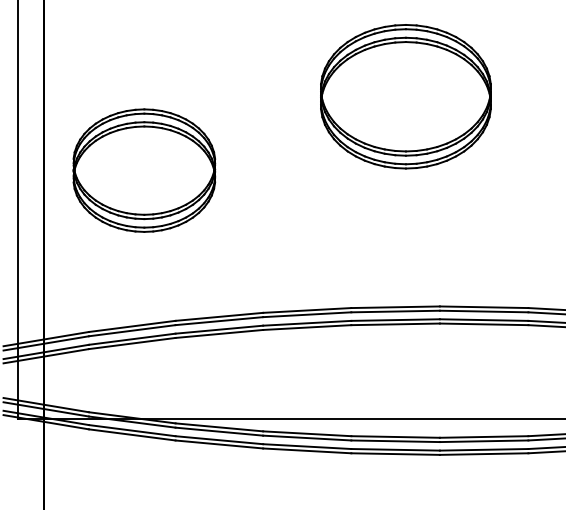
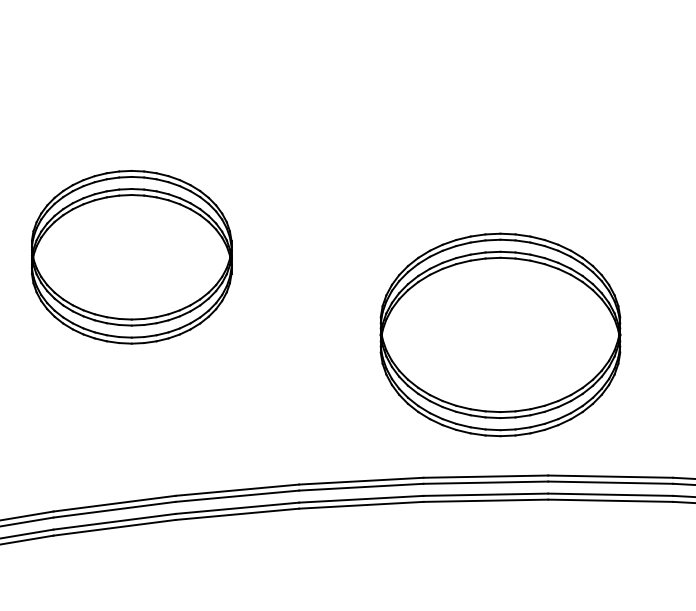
part: (405, 96) -> (499, 334), moved
part: (144, 170) -> (131, 257), moved

